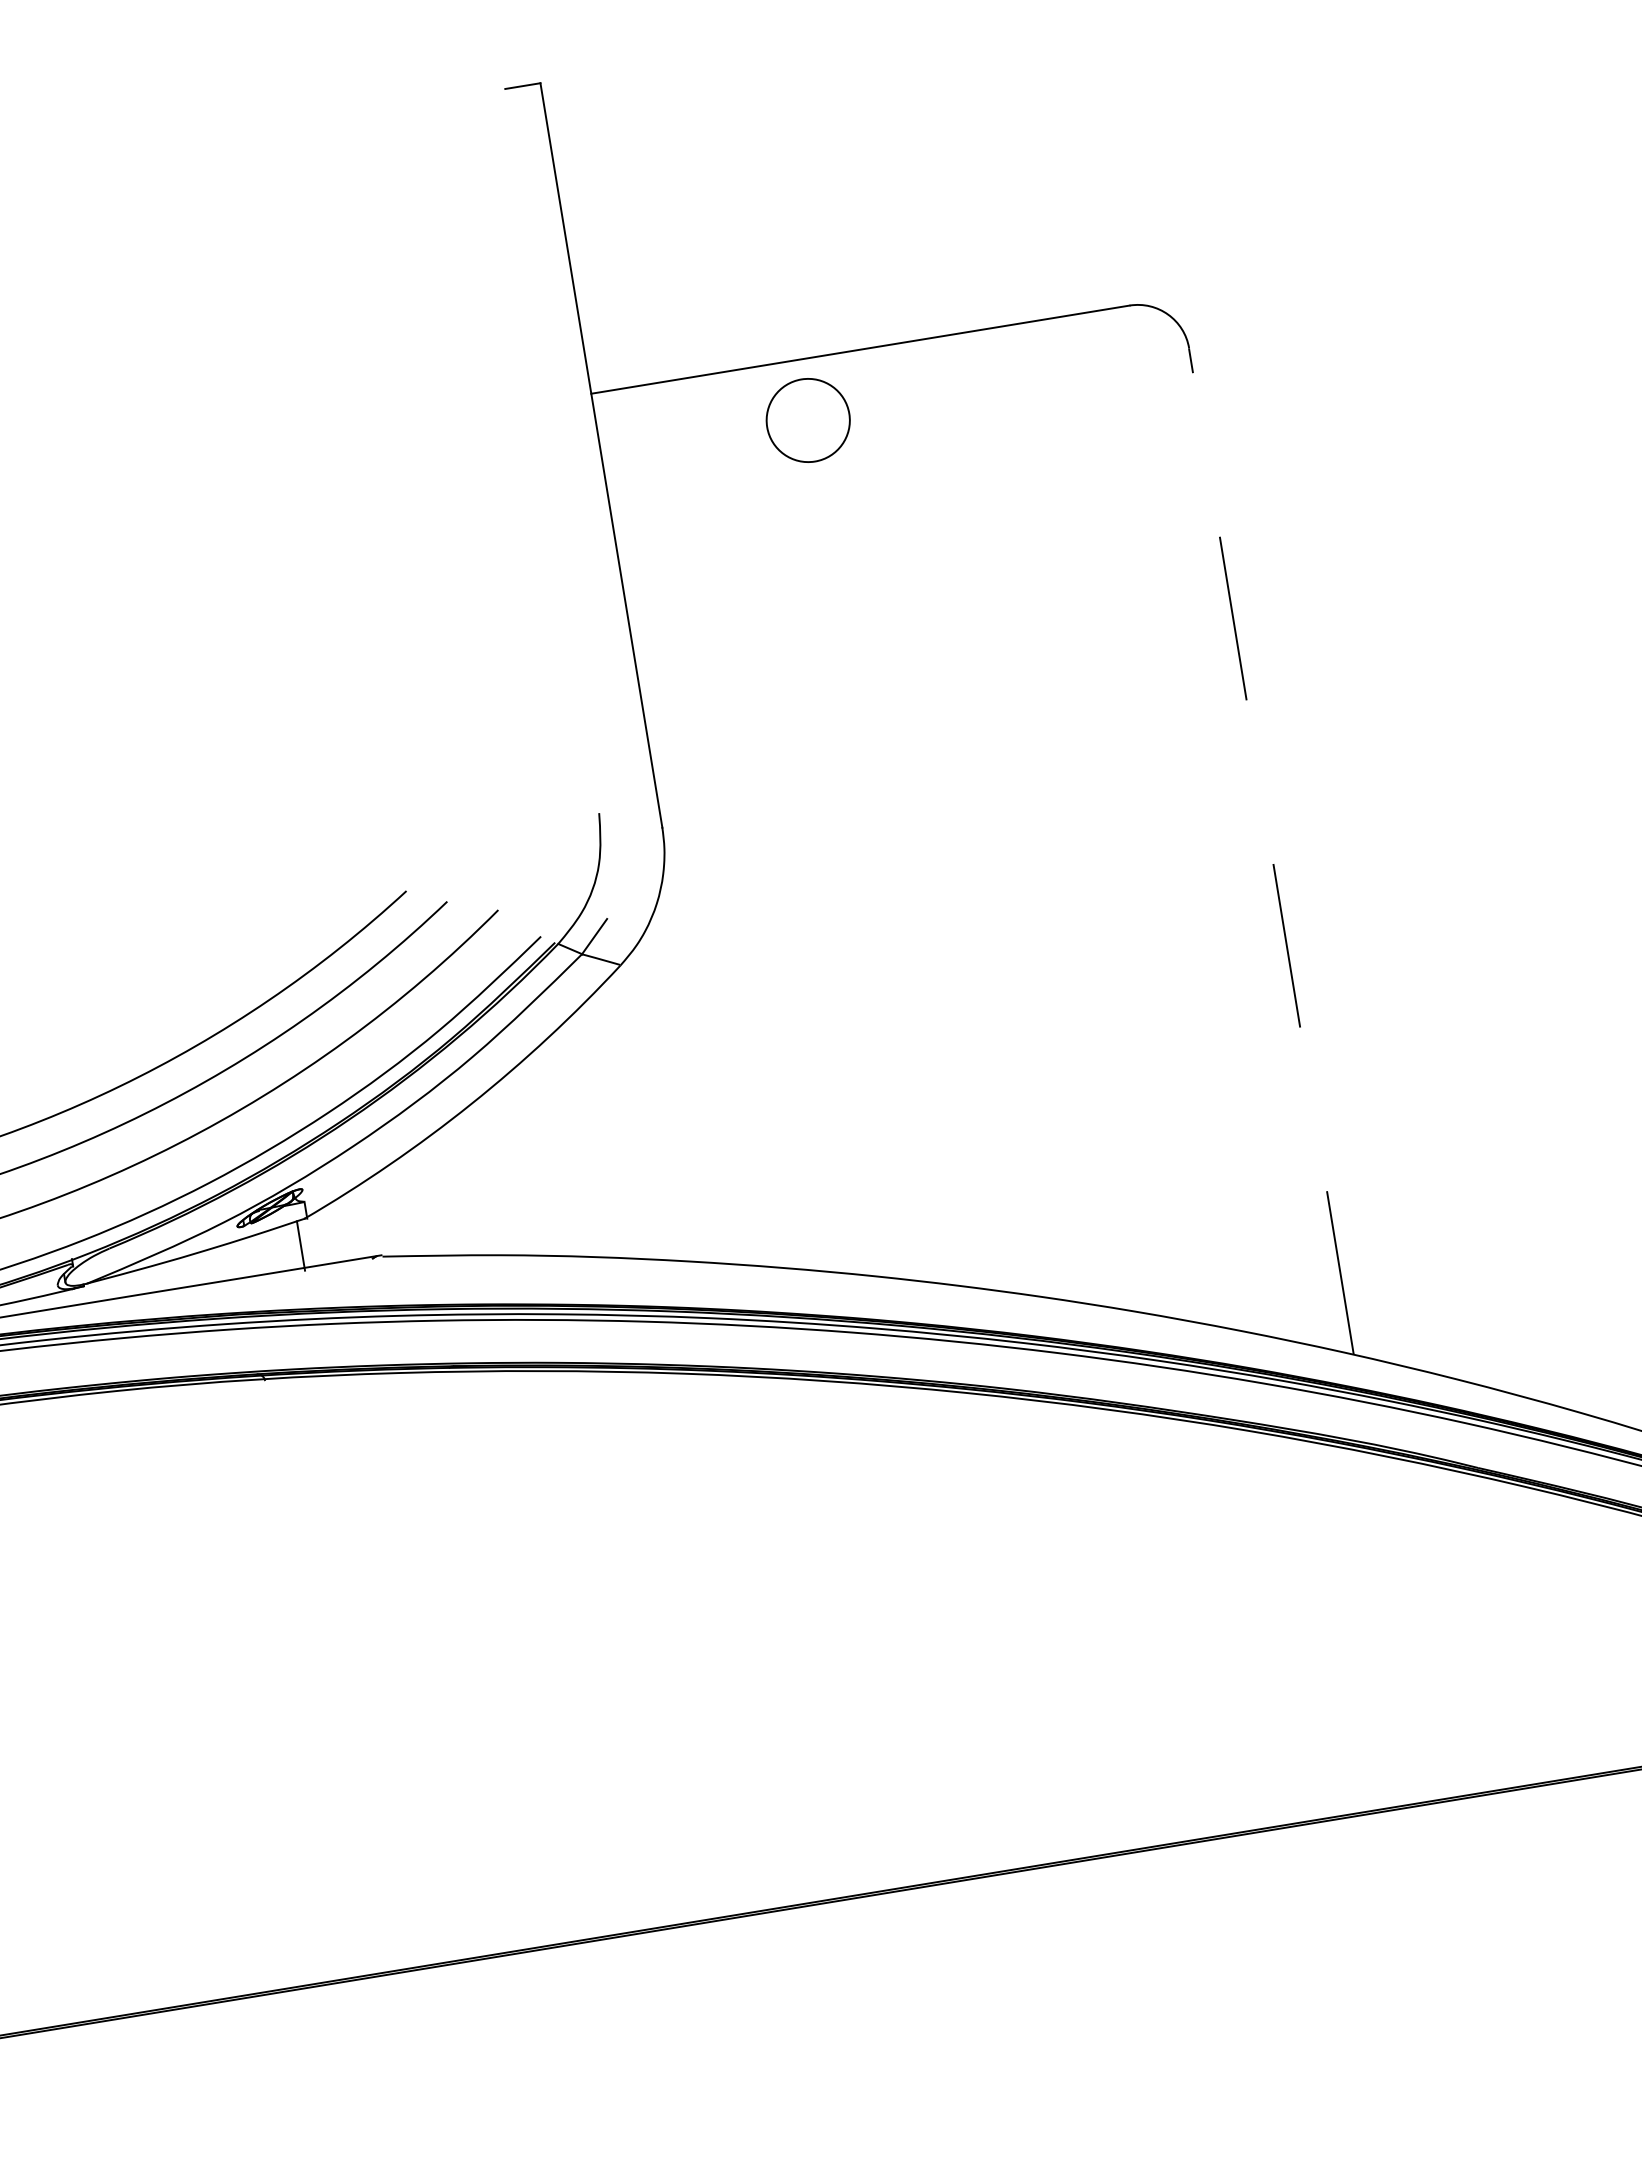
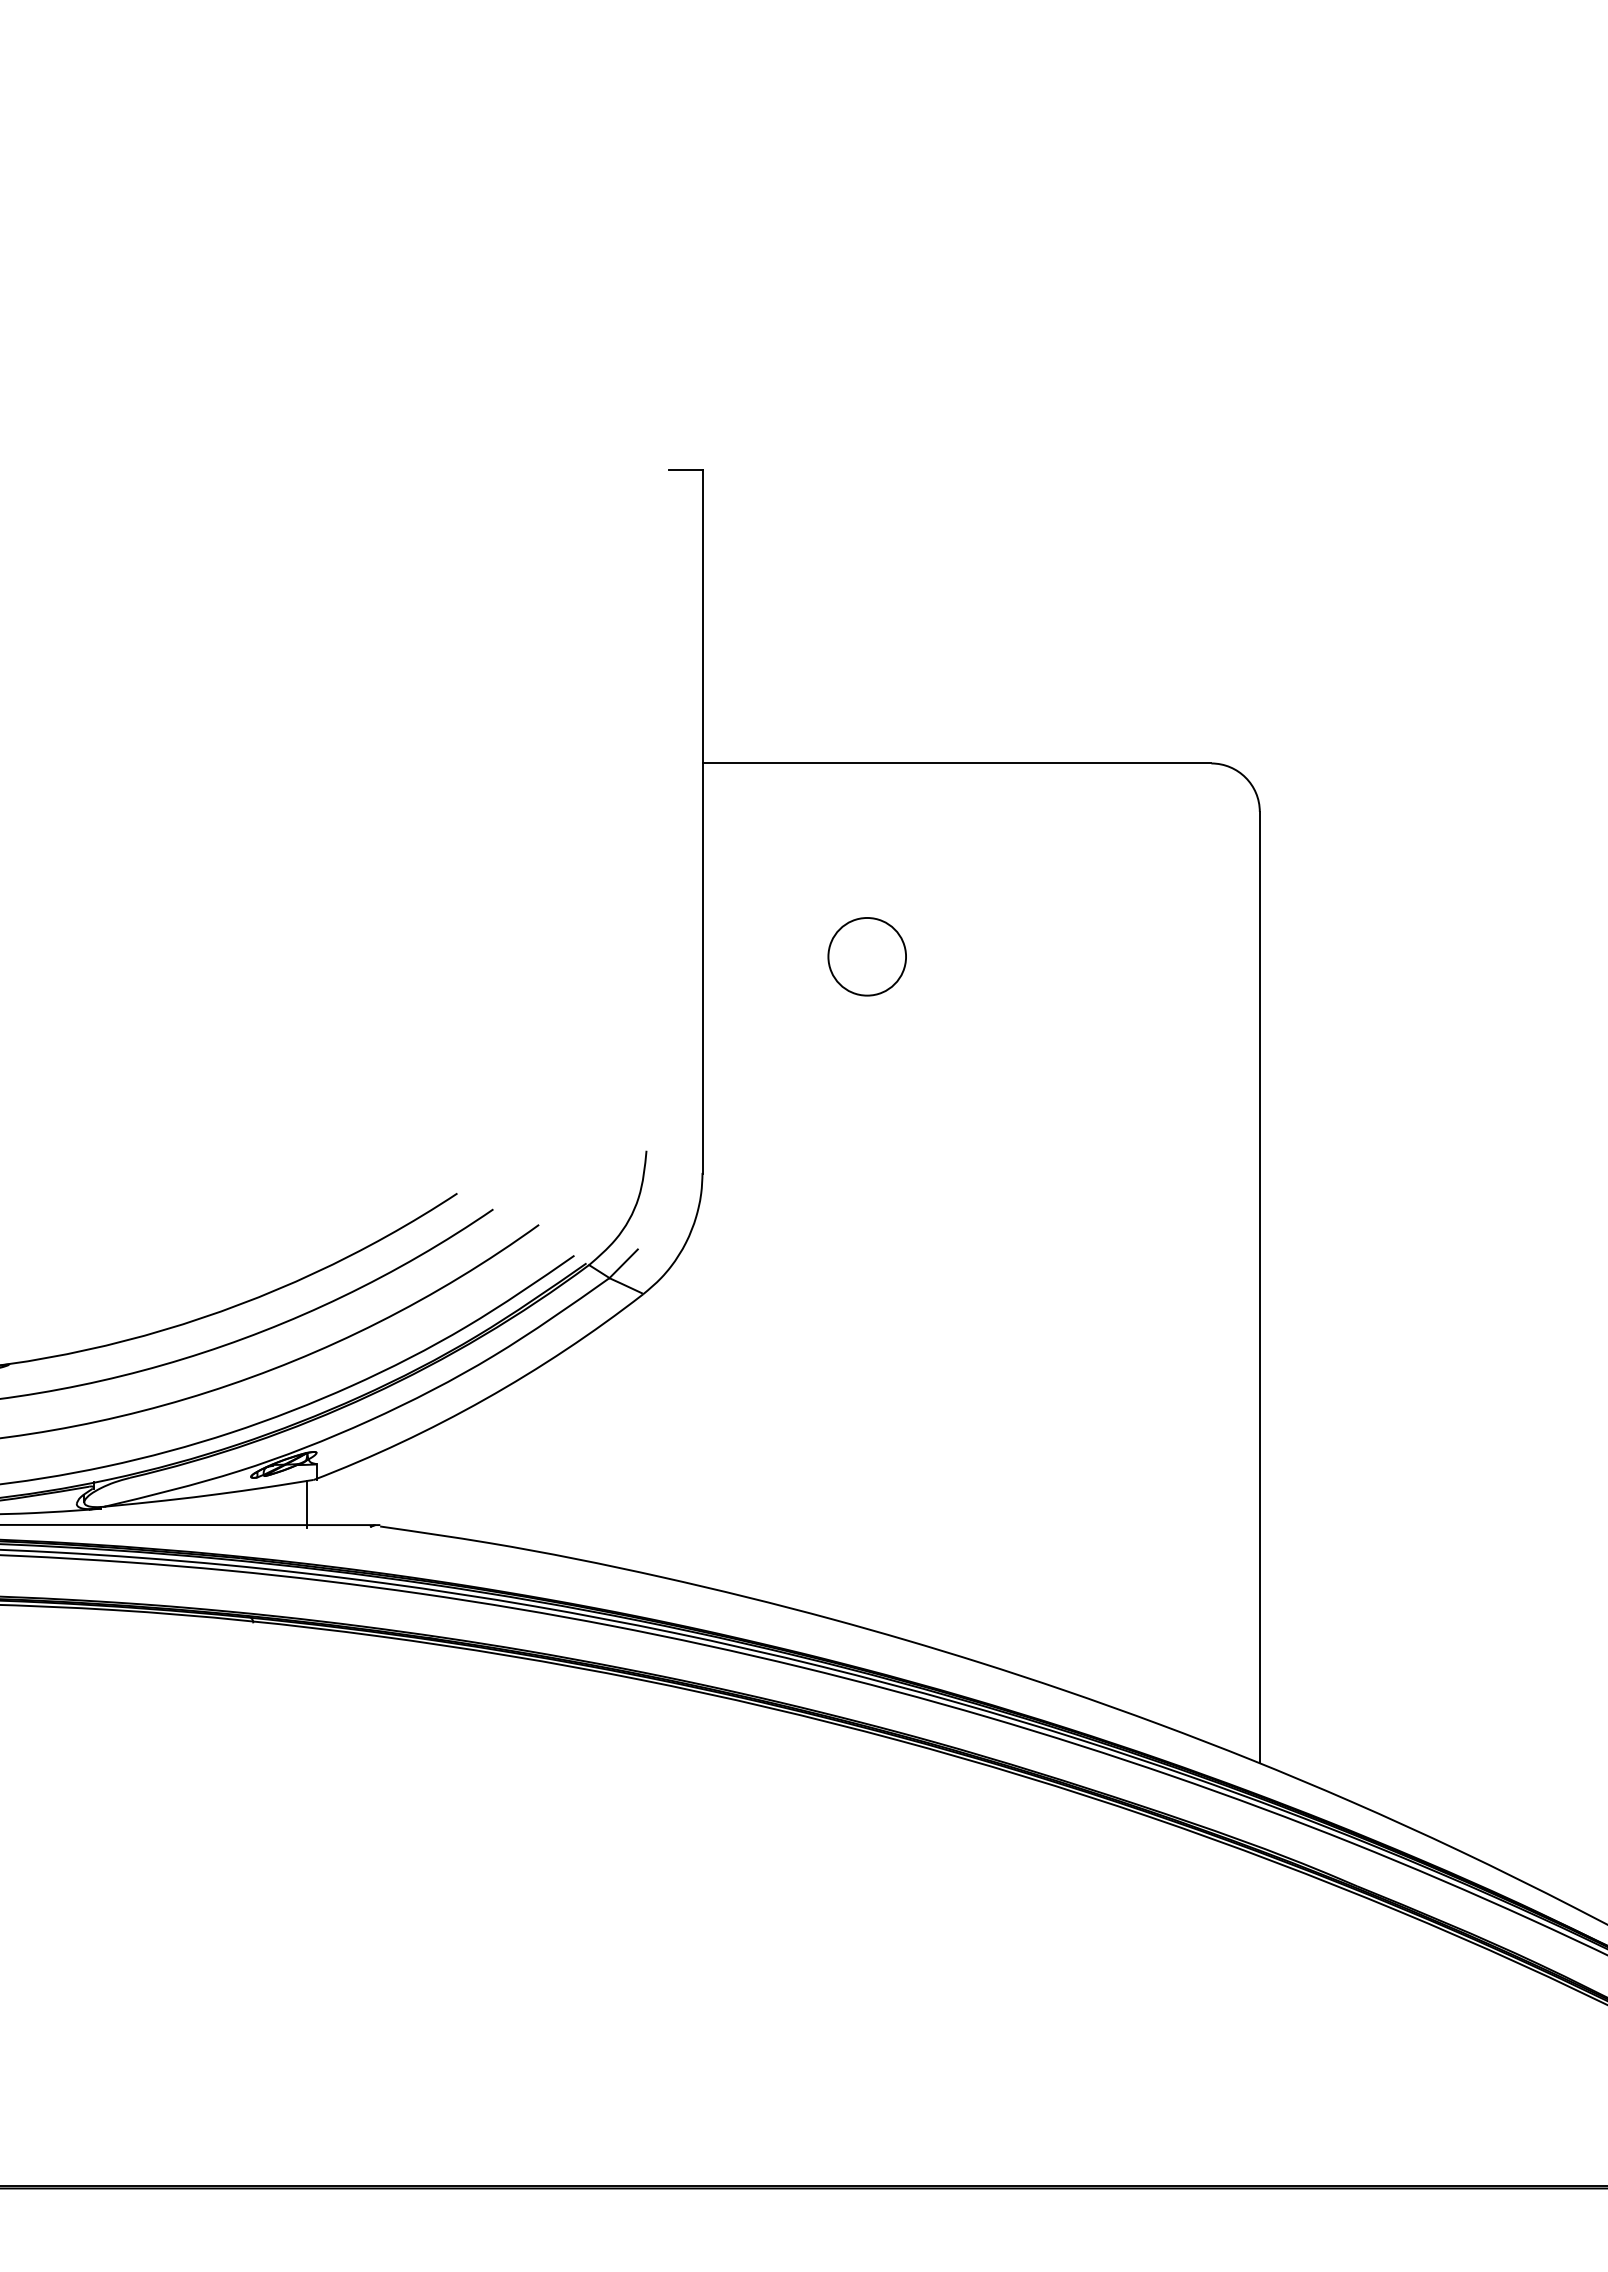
circle: (807, 420) -> (866, 956), moved
line: (1271, 851) -> (1259, 1287), dashed -> solid

